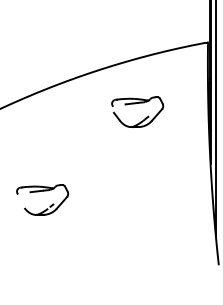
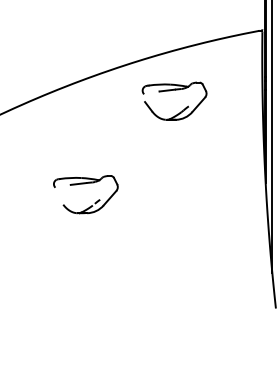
part: (135, 104) -> (171, 91), moved
part: (42, 191) -> (85, 184), moved

